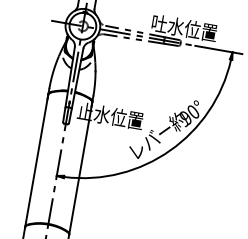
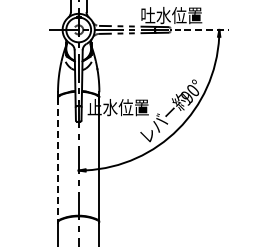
line: (218, 49) -> (206, 29), solid -> dashed
line: (37, 160) -> (58, 159), solid -> dashed

